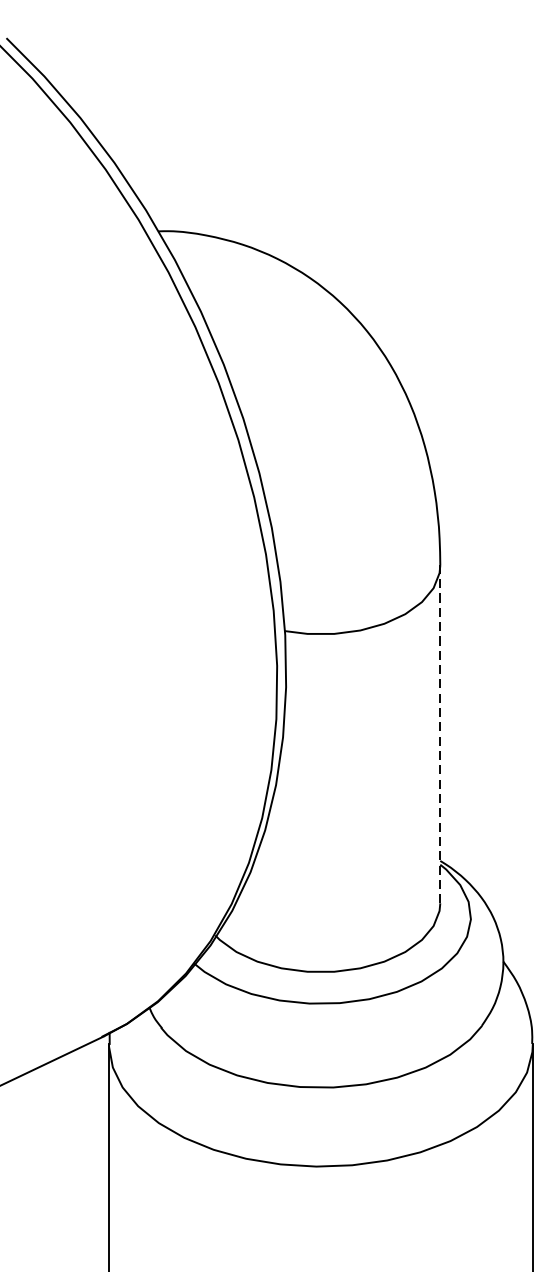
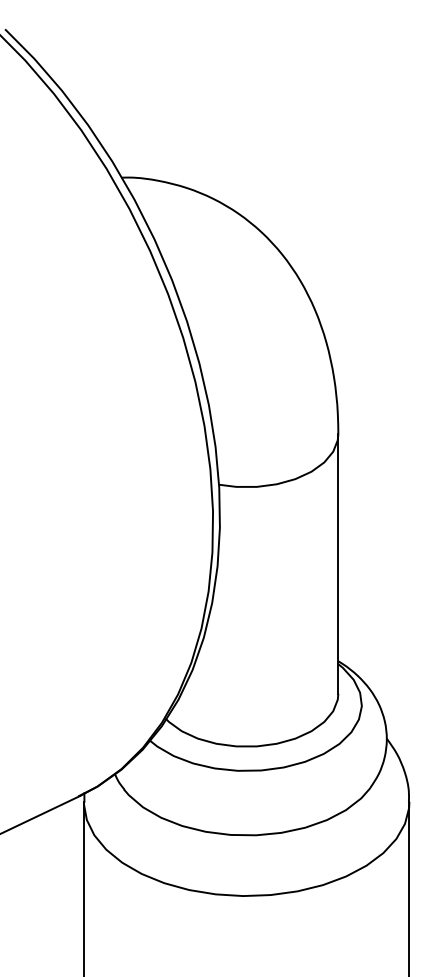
line: (440, 734) -> (338, 564), dashed -> solid

